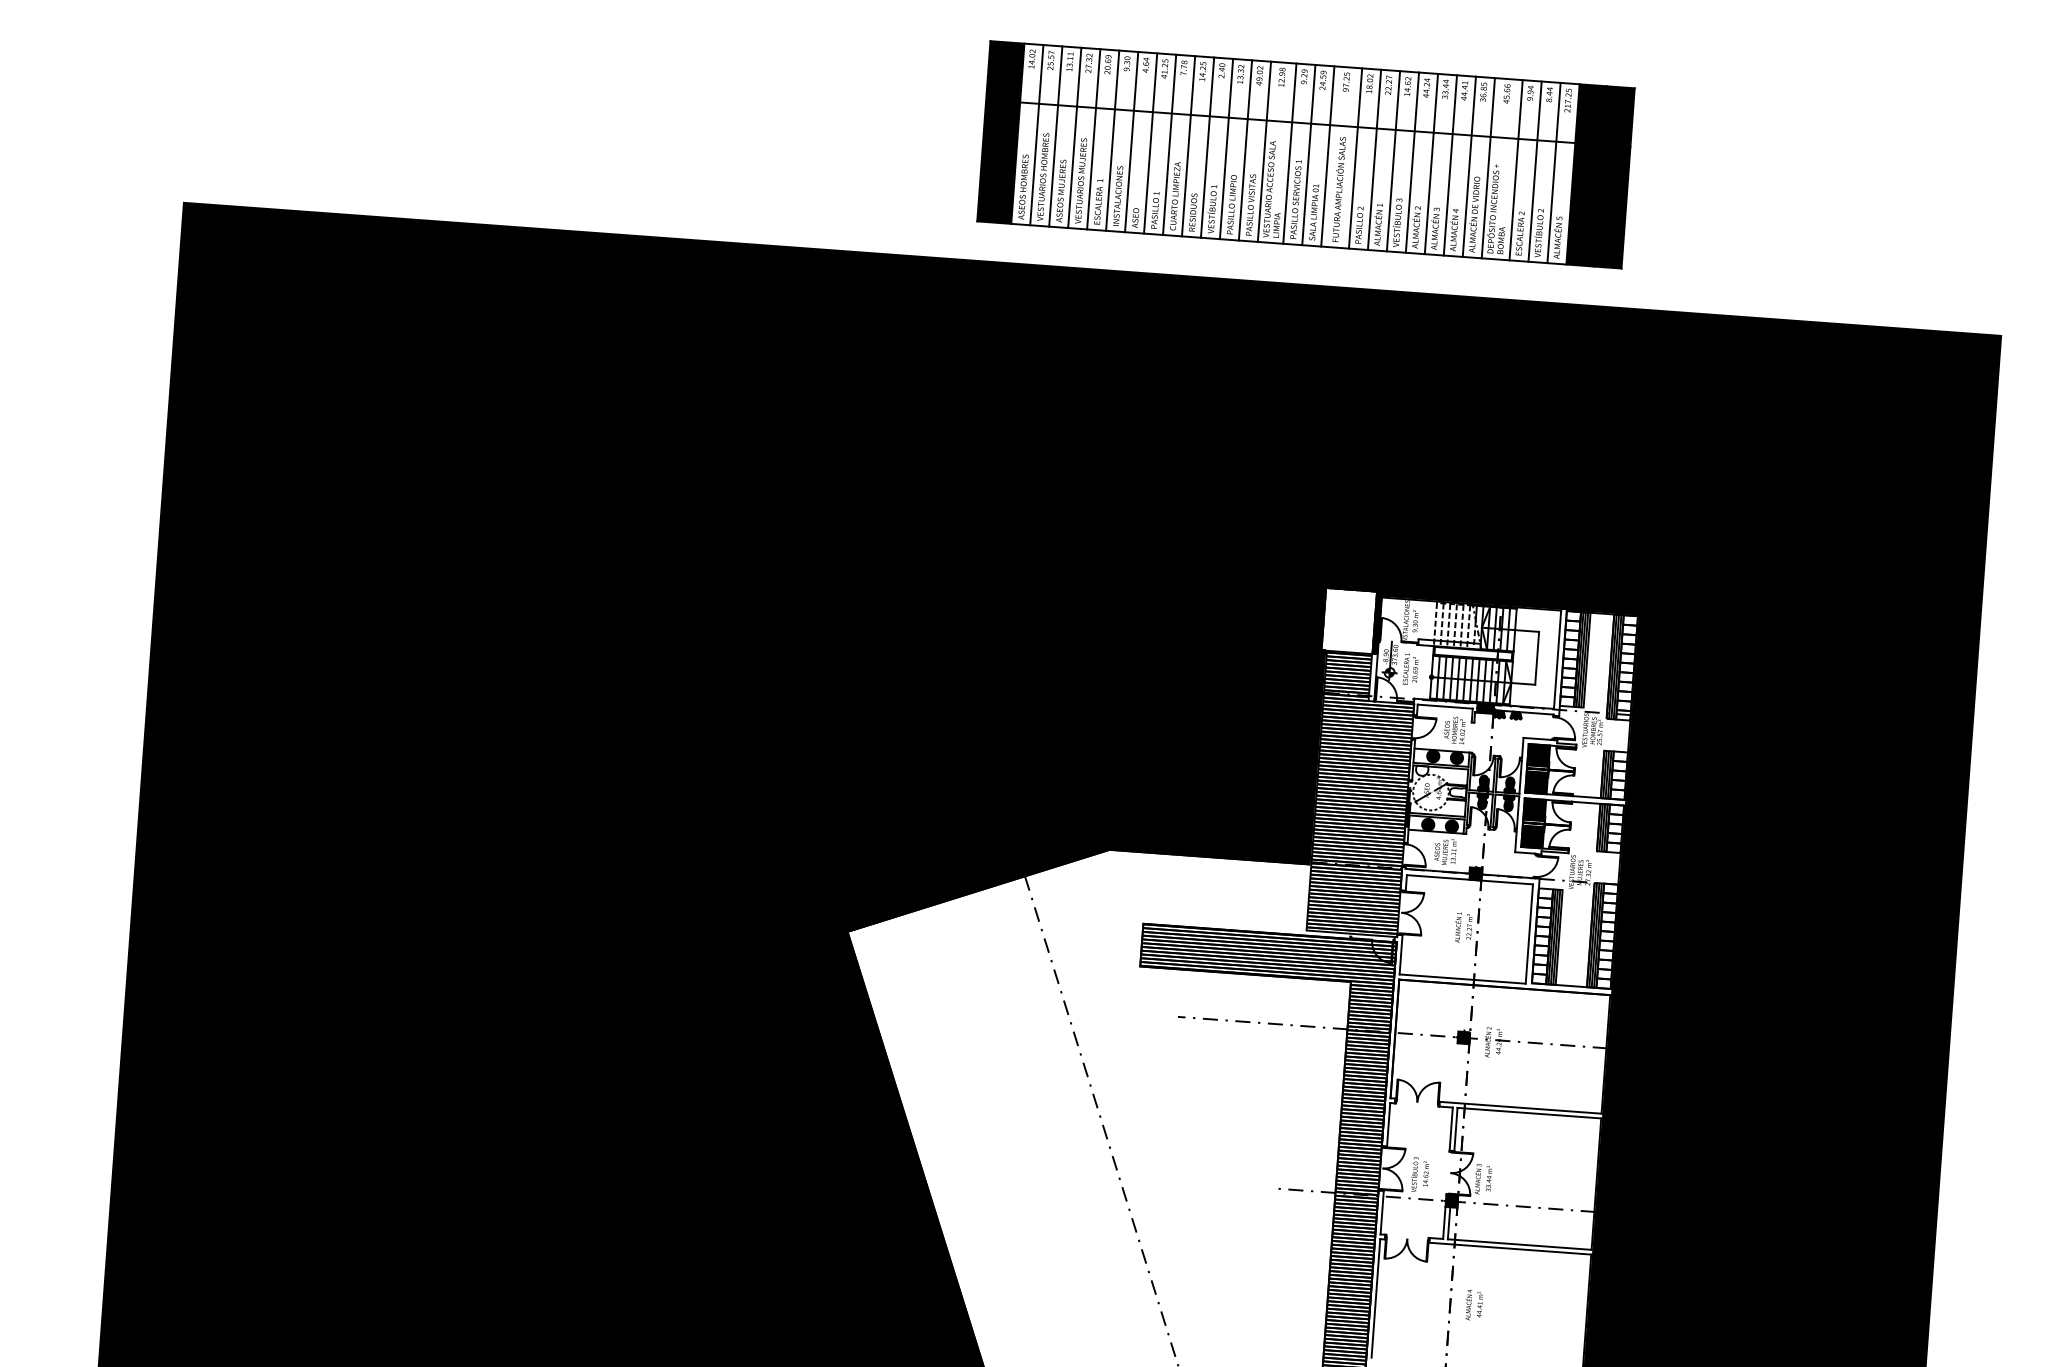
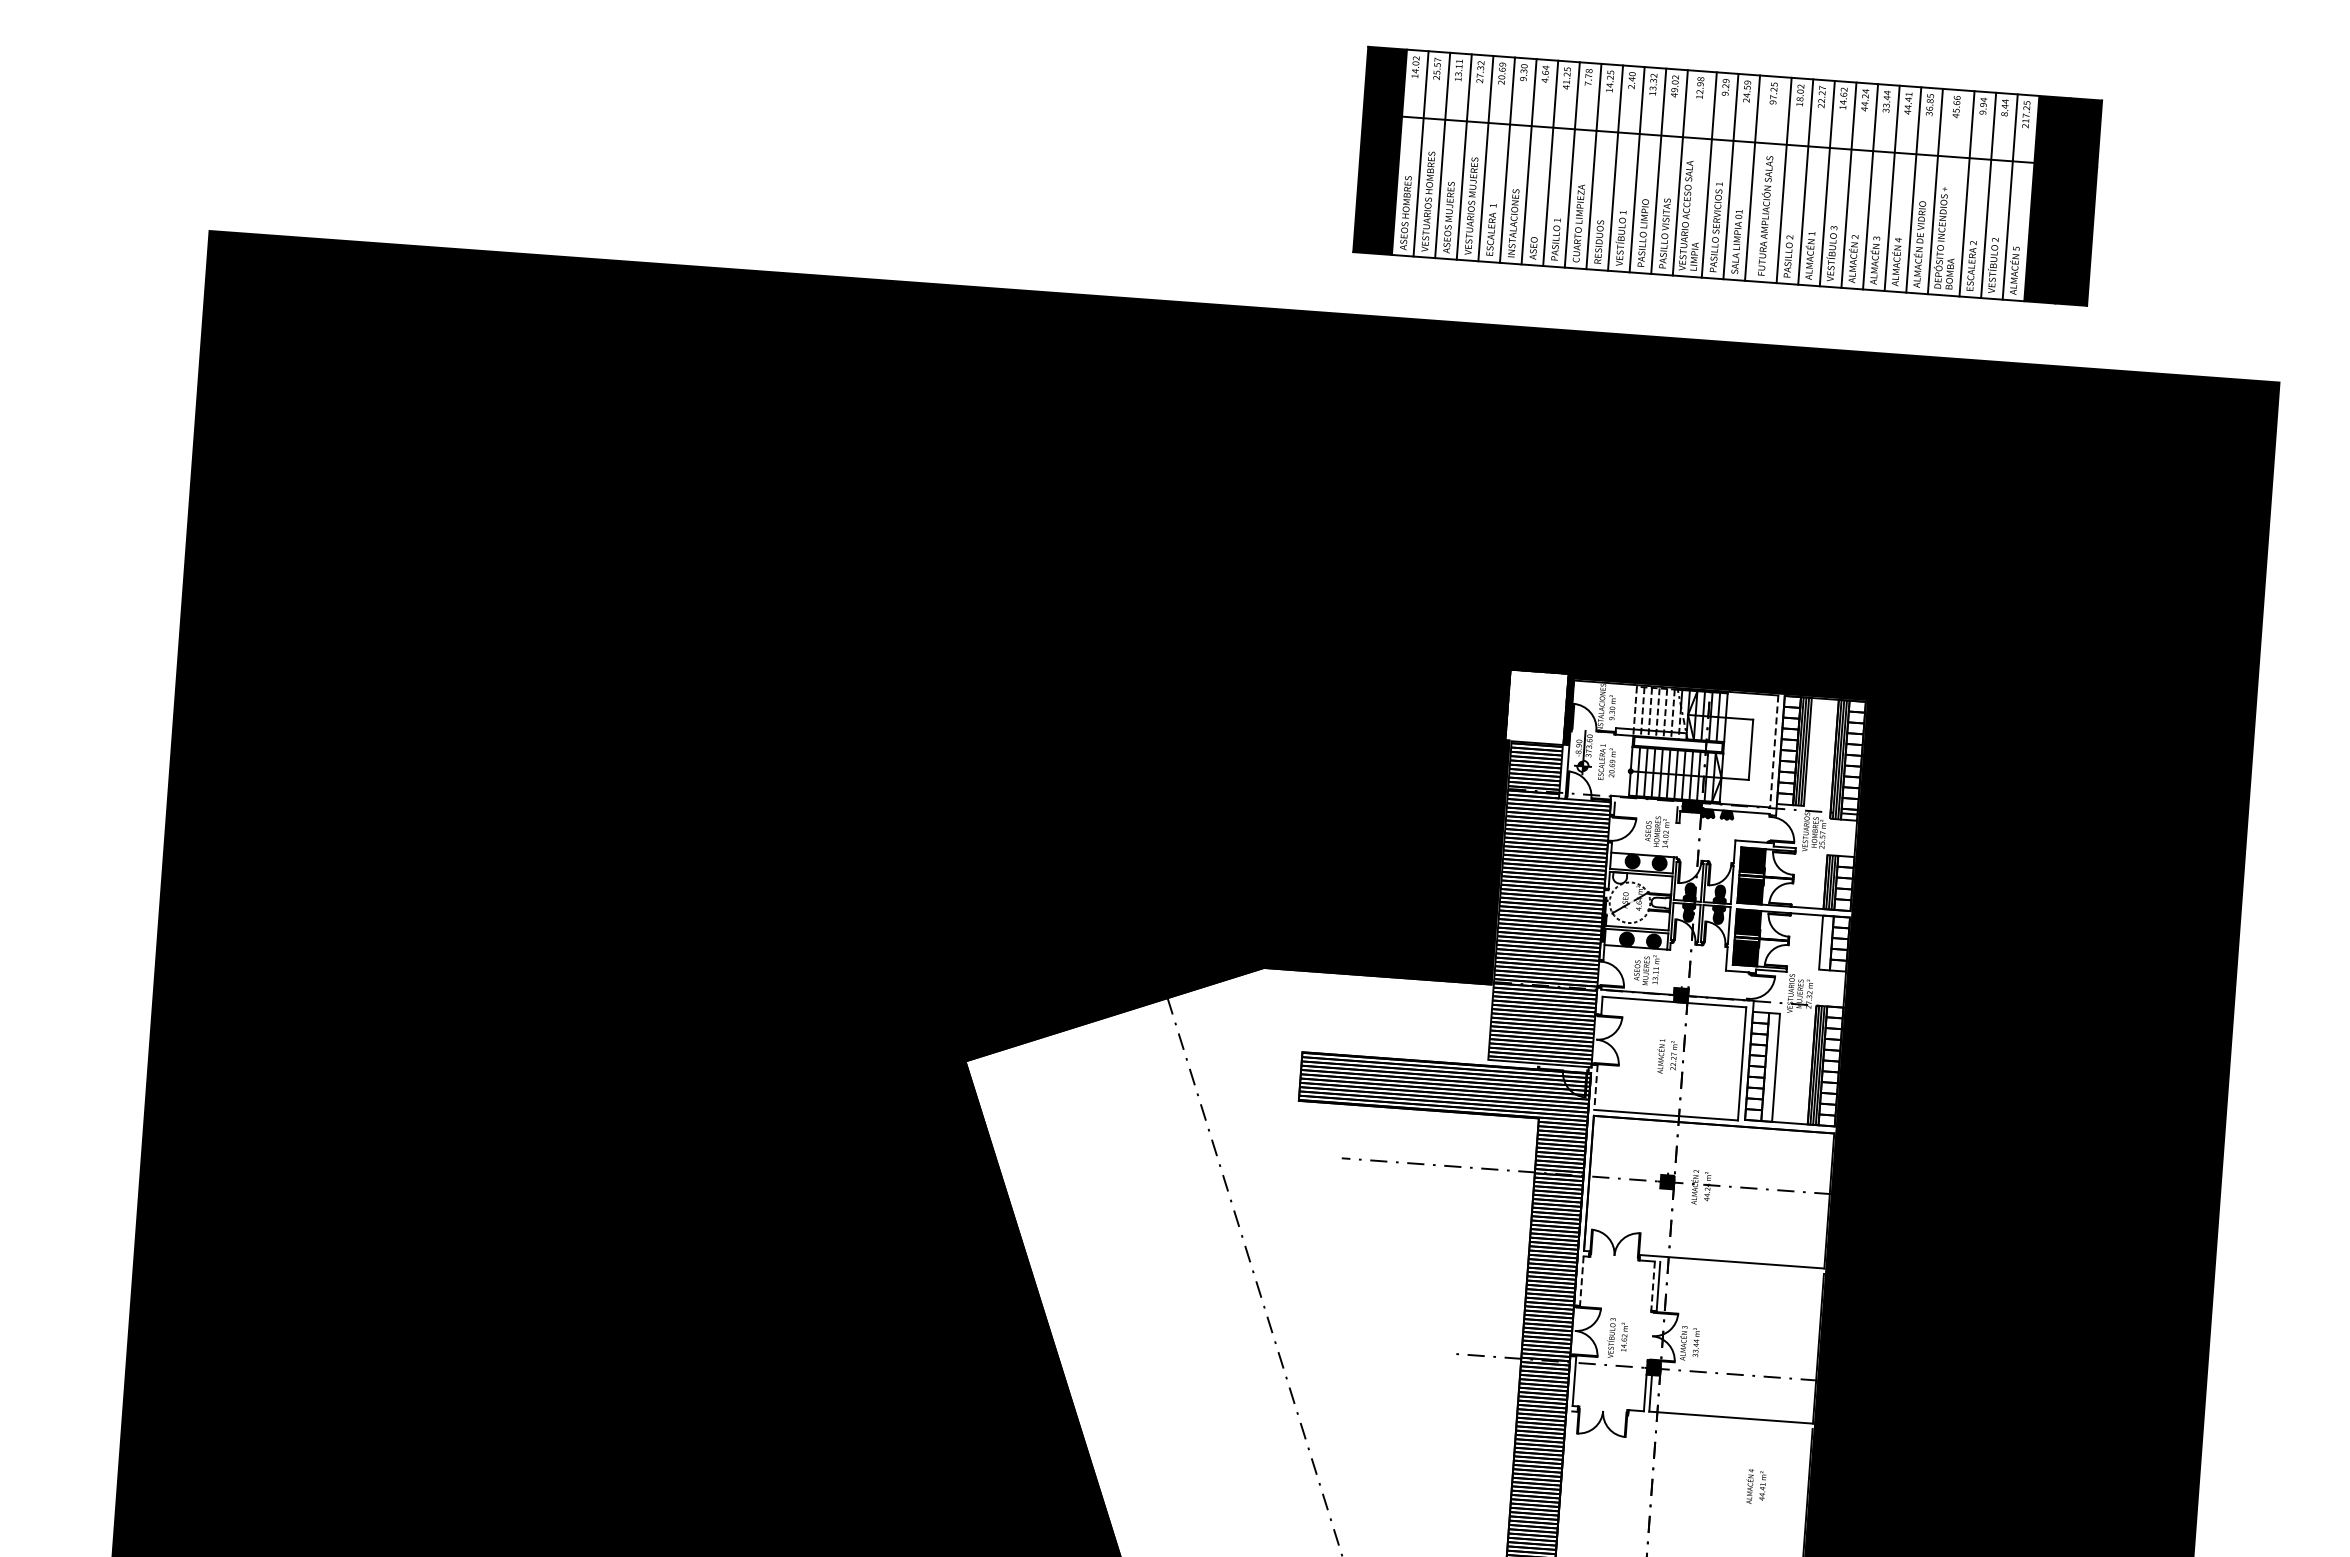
part: (1305, 154) -> (1727, 175), moved
line: (1557, 659) -> (1774, 751), solid -> dashed
line: (1444, 706) -> (1645, 804), removed
hatch: (1602, 827) -> (1825, 942), removed
hatch: (1553, 937) -> (1769, 1067), removed
line: (1400, 955) -> (1595, 1088), solid -> dashed
line: (1528, 1112) -> (1741, 1267), removed
line: (1388, 1125) -> (1581, 1281), solid -> dashed
line: (1451, 1129) -> (1653, 1286), solid -> dashed
line: (1510, 1248) -> (1720, 1422), removed
line: (1376, 1298) -> (1567, 1478), removed
text: (1474, 1305) -> (1756, 1486), moved

